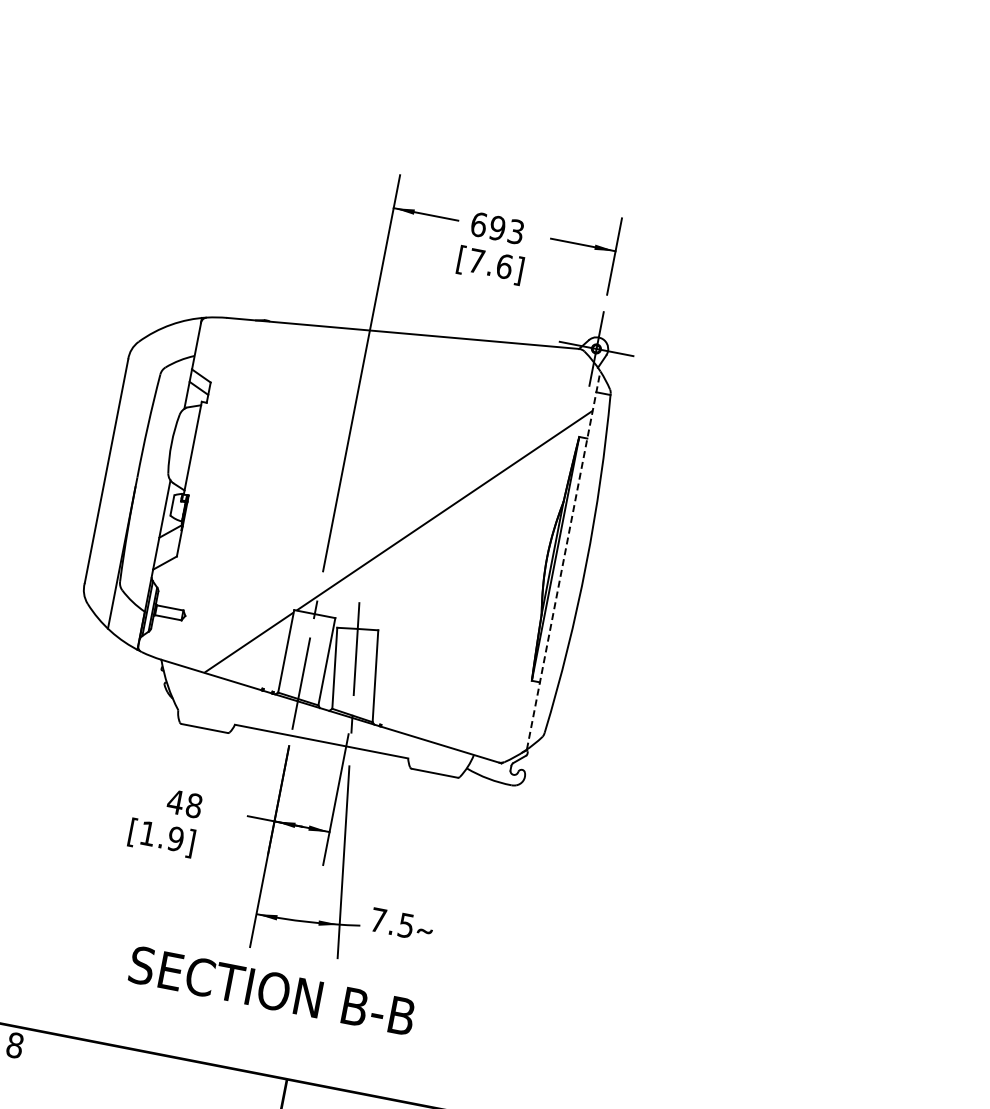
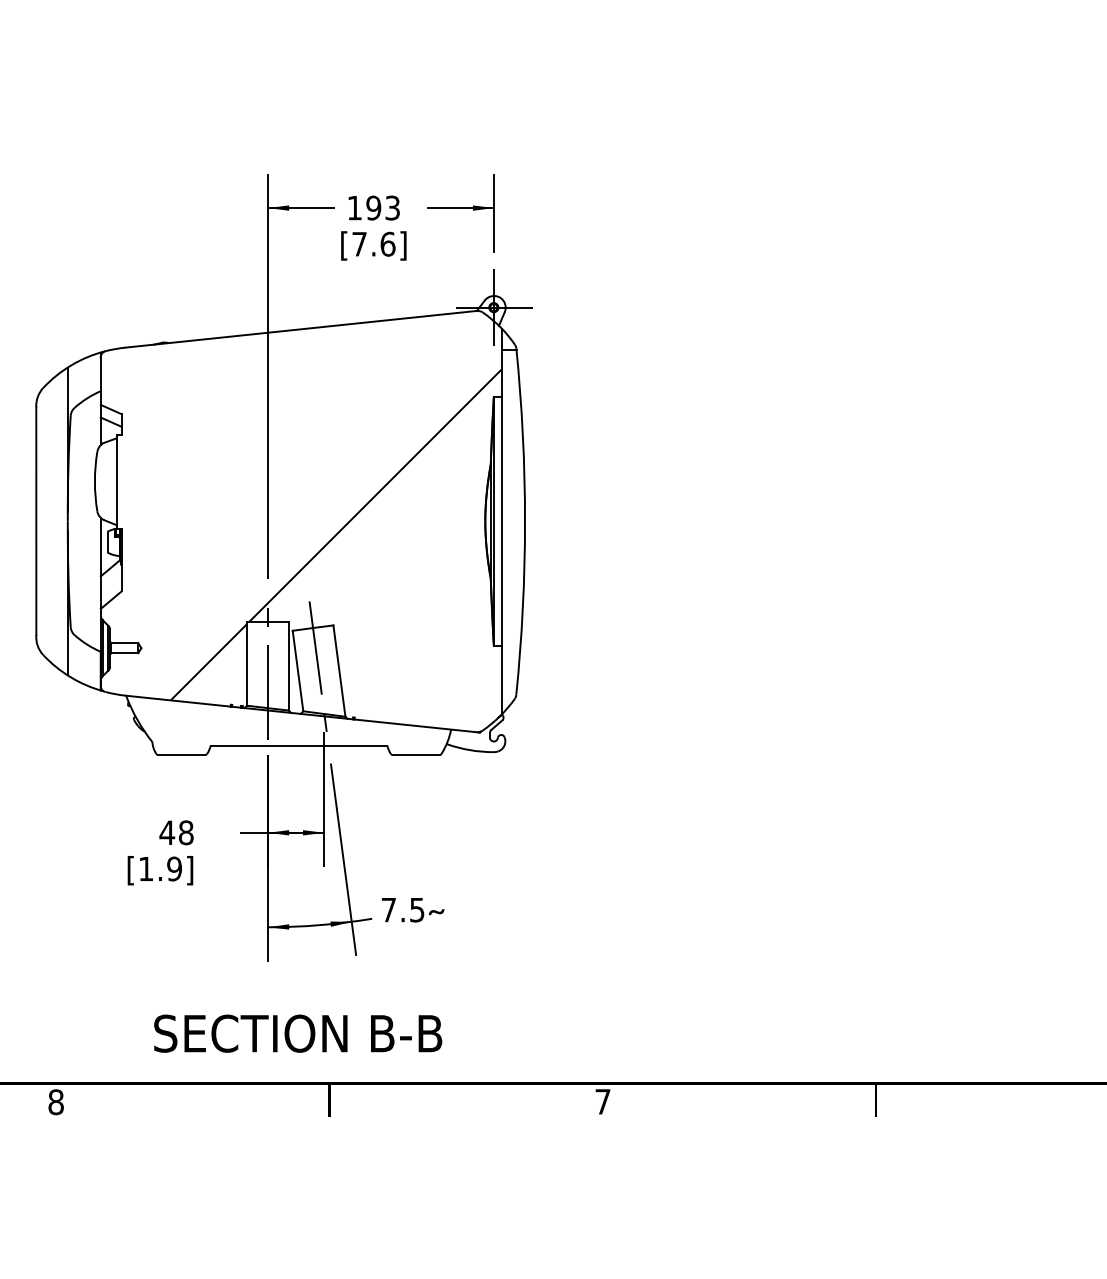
text: (478, 224) -> (354, 207), 693 -> 193
line: (152, 397) -> (67, 439), added
line: (564, 560) -> (502, 521), dashed -> solid
text: (272, 990) -> (298, 1033), moved

